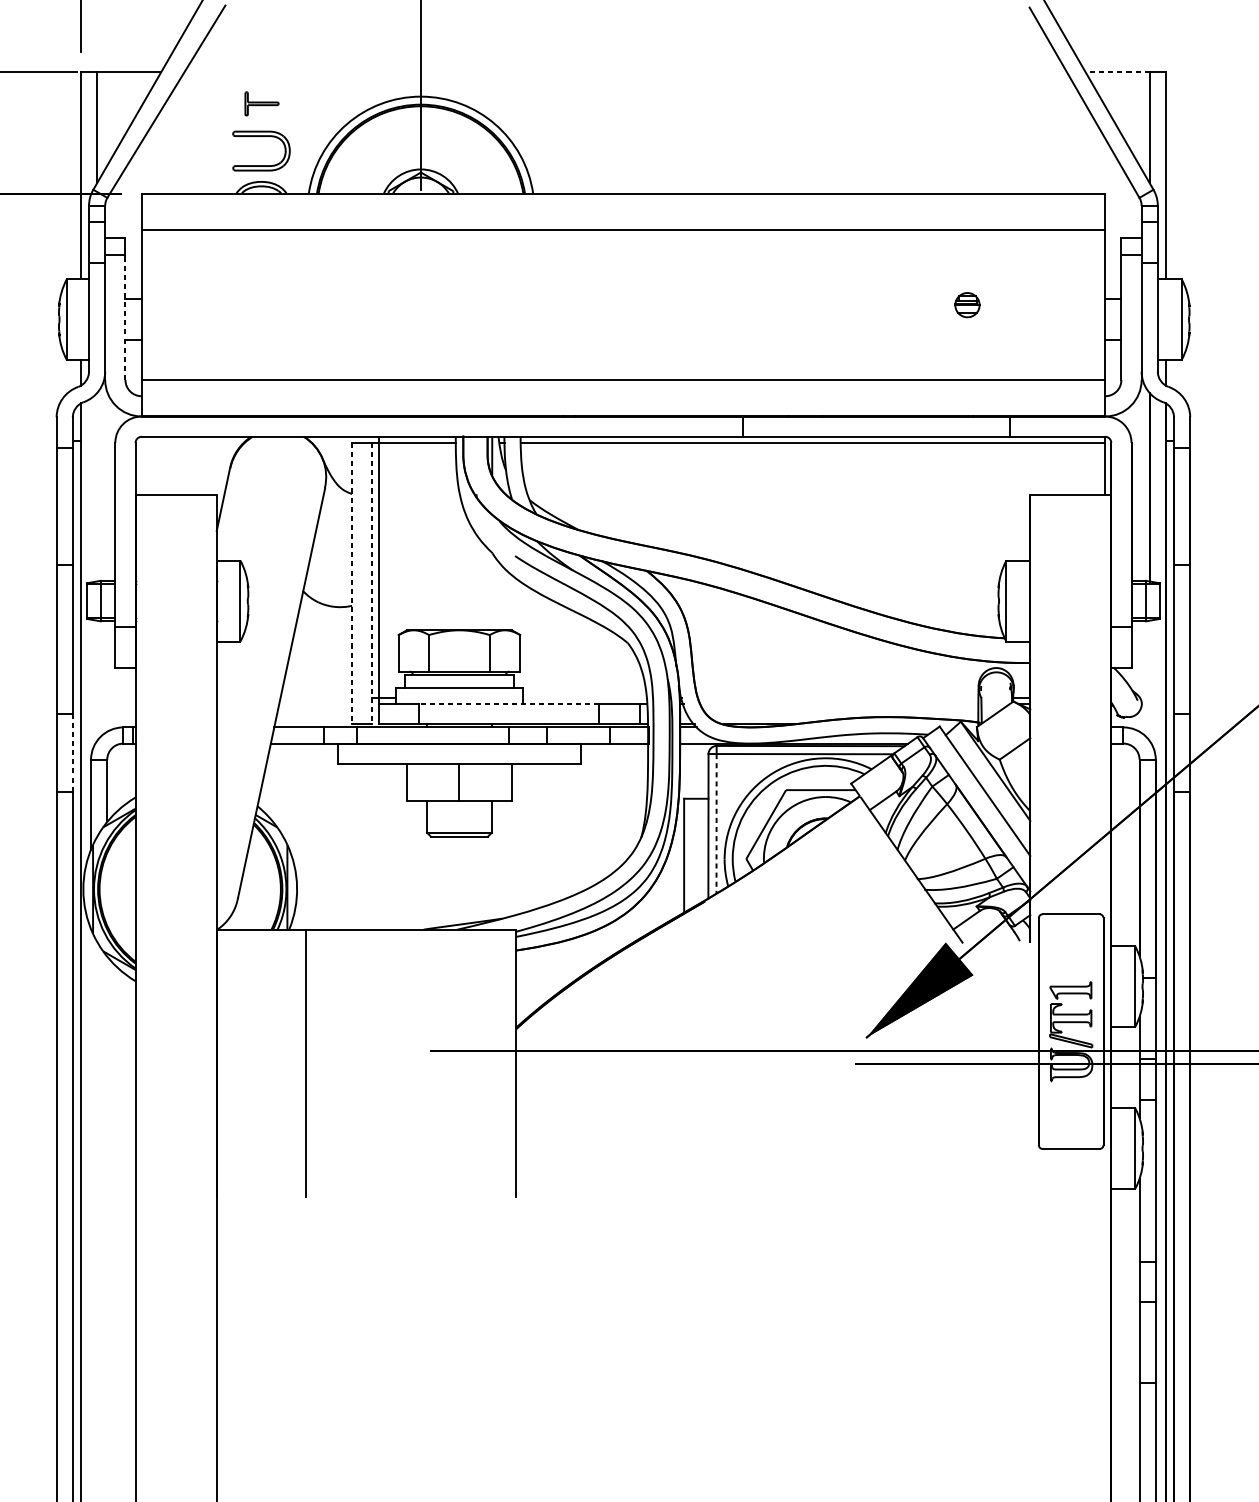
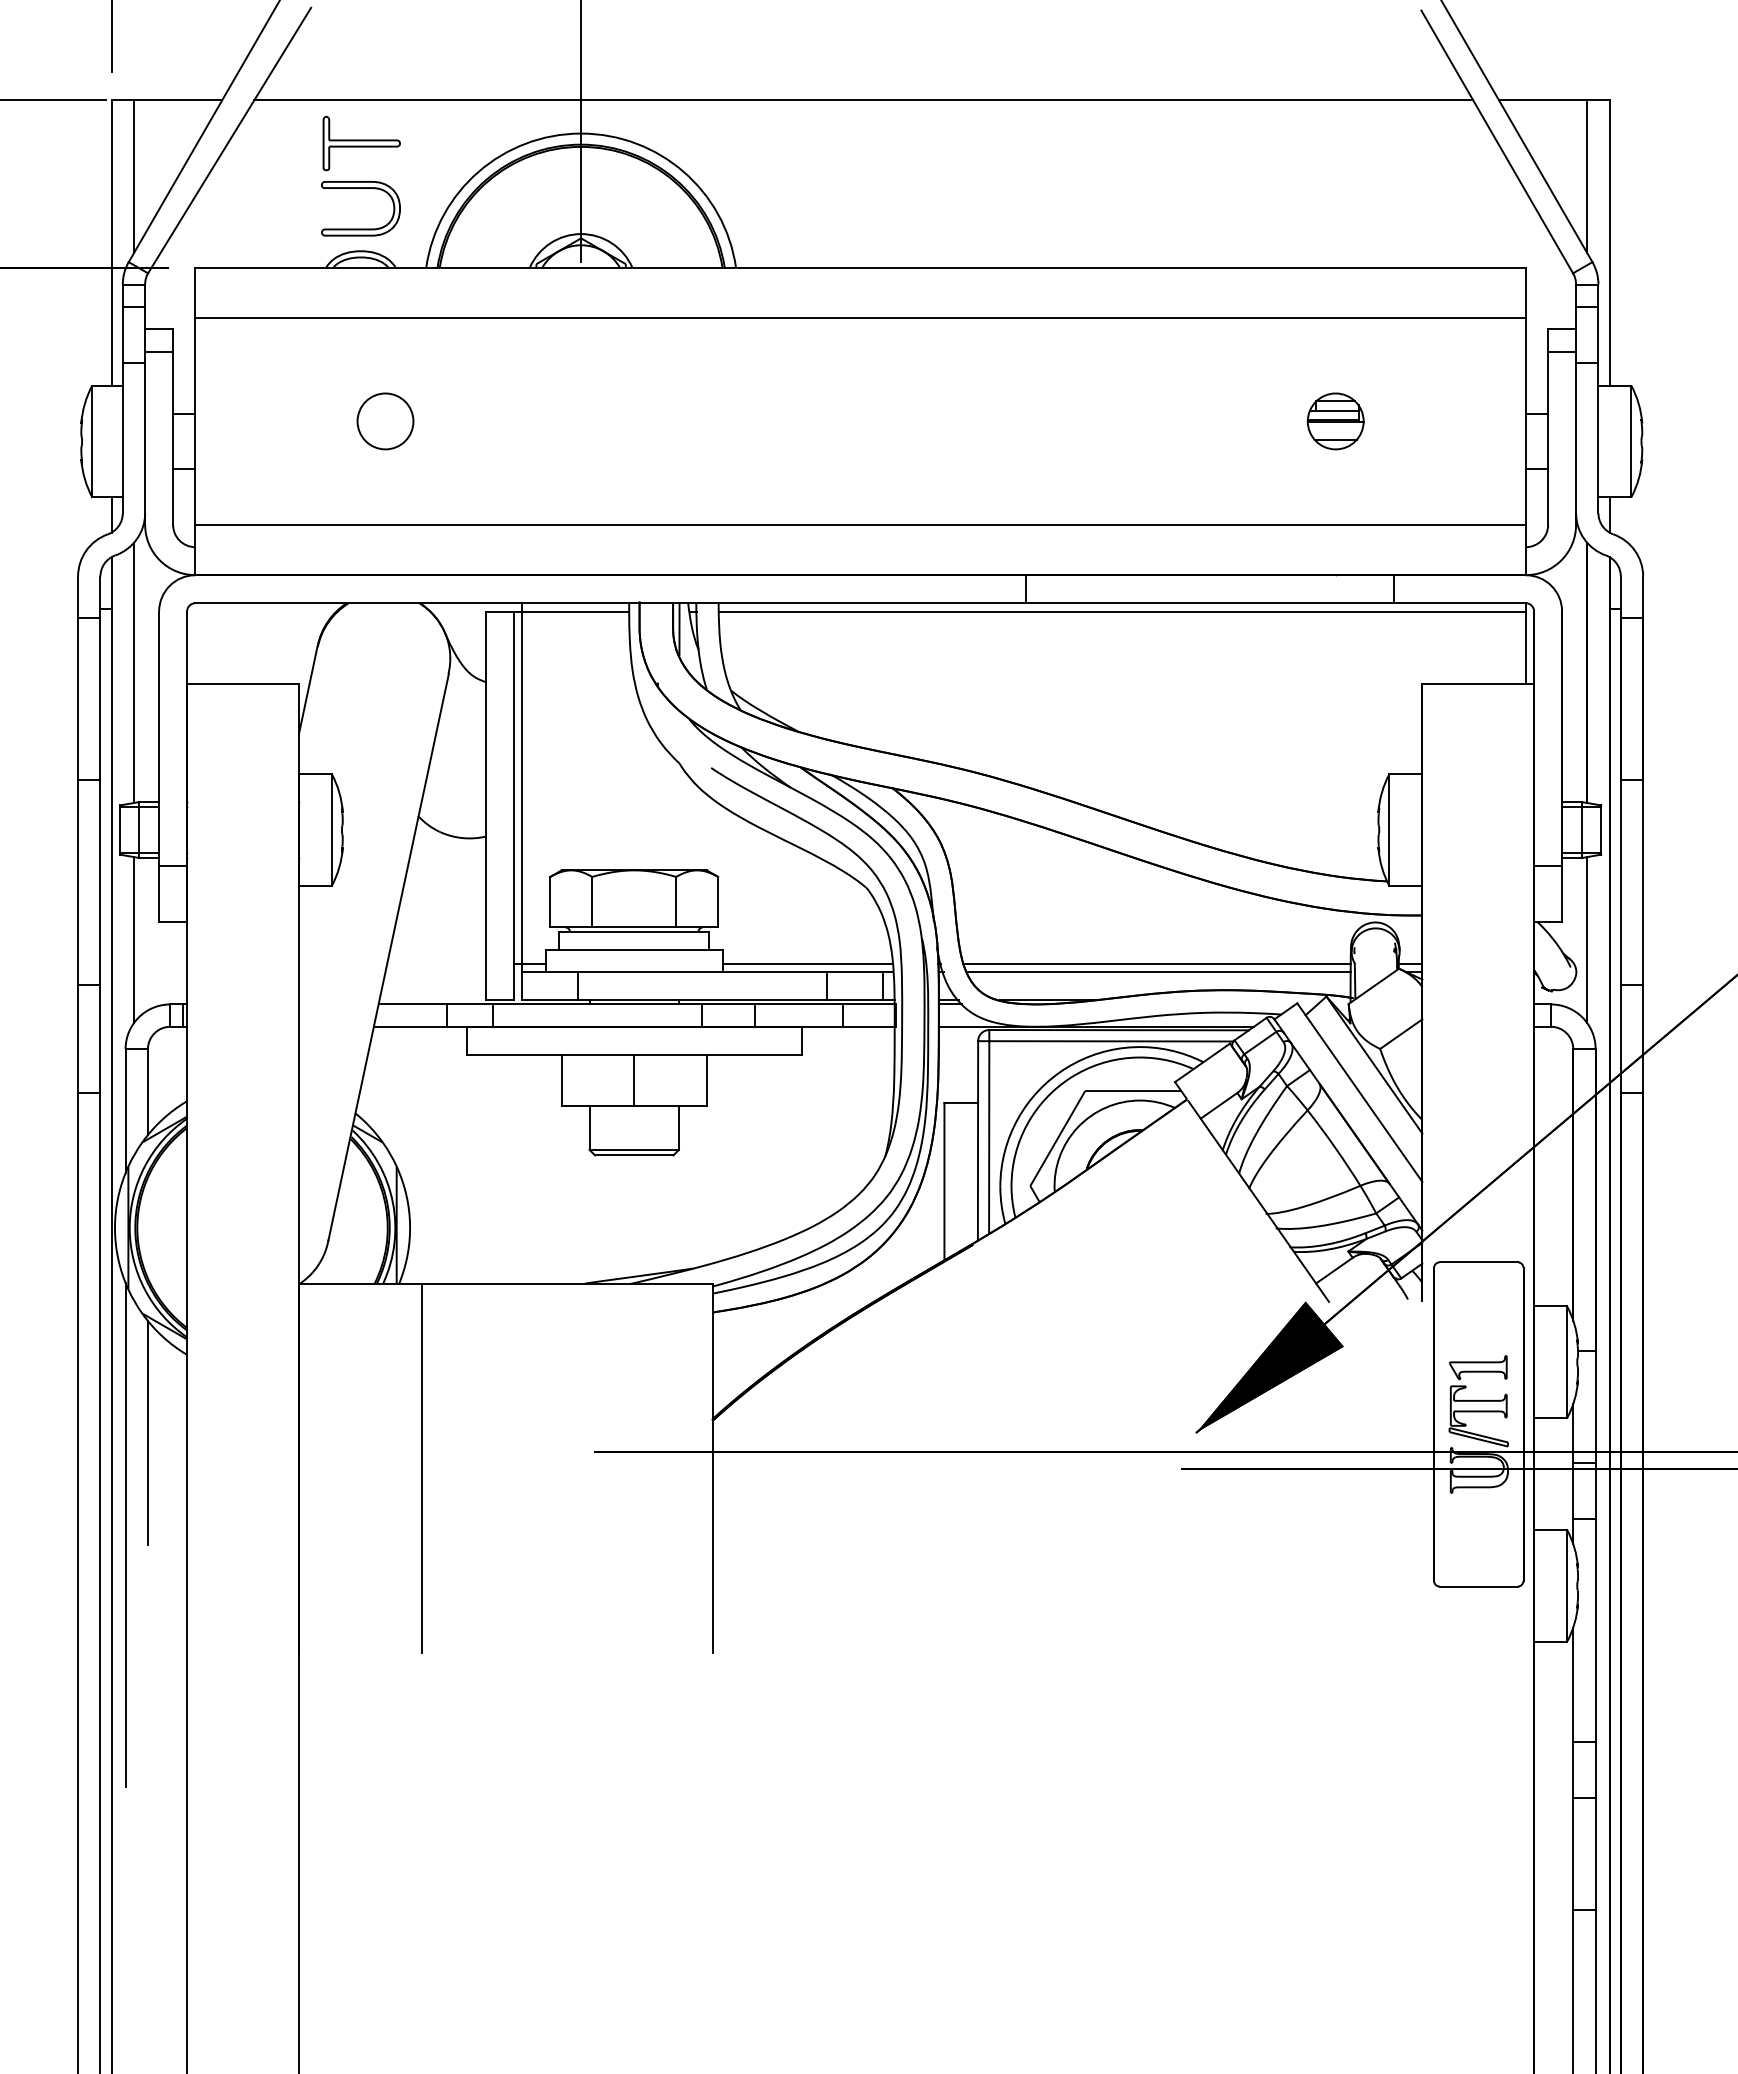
line: (625, 72) -> (863, 100), added
line: (1117, 72) -> (1542, 100), dashed -> solid
part: (261, 103) -> (361, 143), size x1.67
circle: (279, 305) -> (385, 421), added
part: (967, 305) -> (1335, 421), size x1.67
line: (125, 317) -> (173, 438), dashed -> solid
line: (96, 486) -> (133, 672), added
line: (352, 584) -> (486, 806), dashed -> solid
line: (372, 584) -> (514, 806), dashed -> solid
line: (96, 681) -> (133, 940), added
line: (1149, 681) -> (1587, 940), added
line: (584, 697) -> (807, 963), added
line: (837, 697) -> (1156, 963), added
line: (508, 704) -> (702, 972), dashed -> solid
line: (839, 704) -> (1158, 972), added
line: (72, 752) -> (100, 1039), dashed -> solid
line: (716, 824) -> (989, 1138), dashed -> solid
line: (106, 1037) -> (147, 1432), added
line: (90, 1111) -> (125, 1534), added

